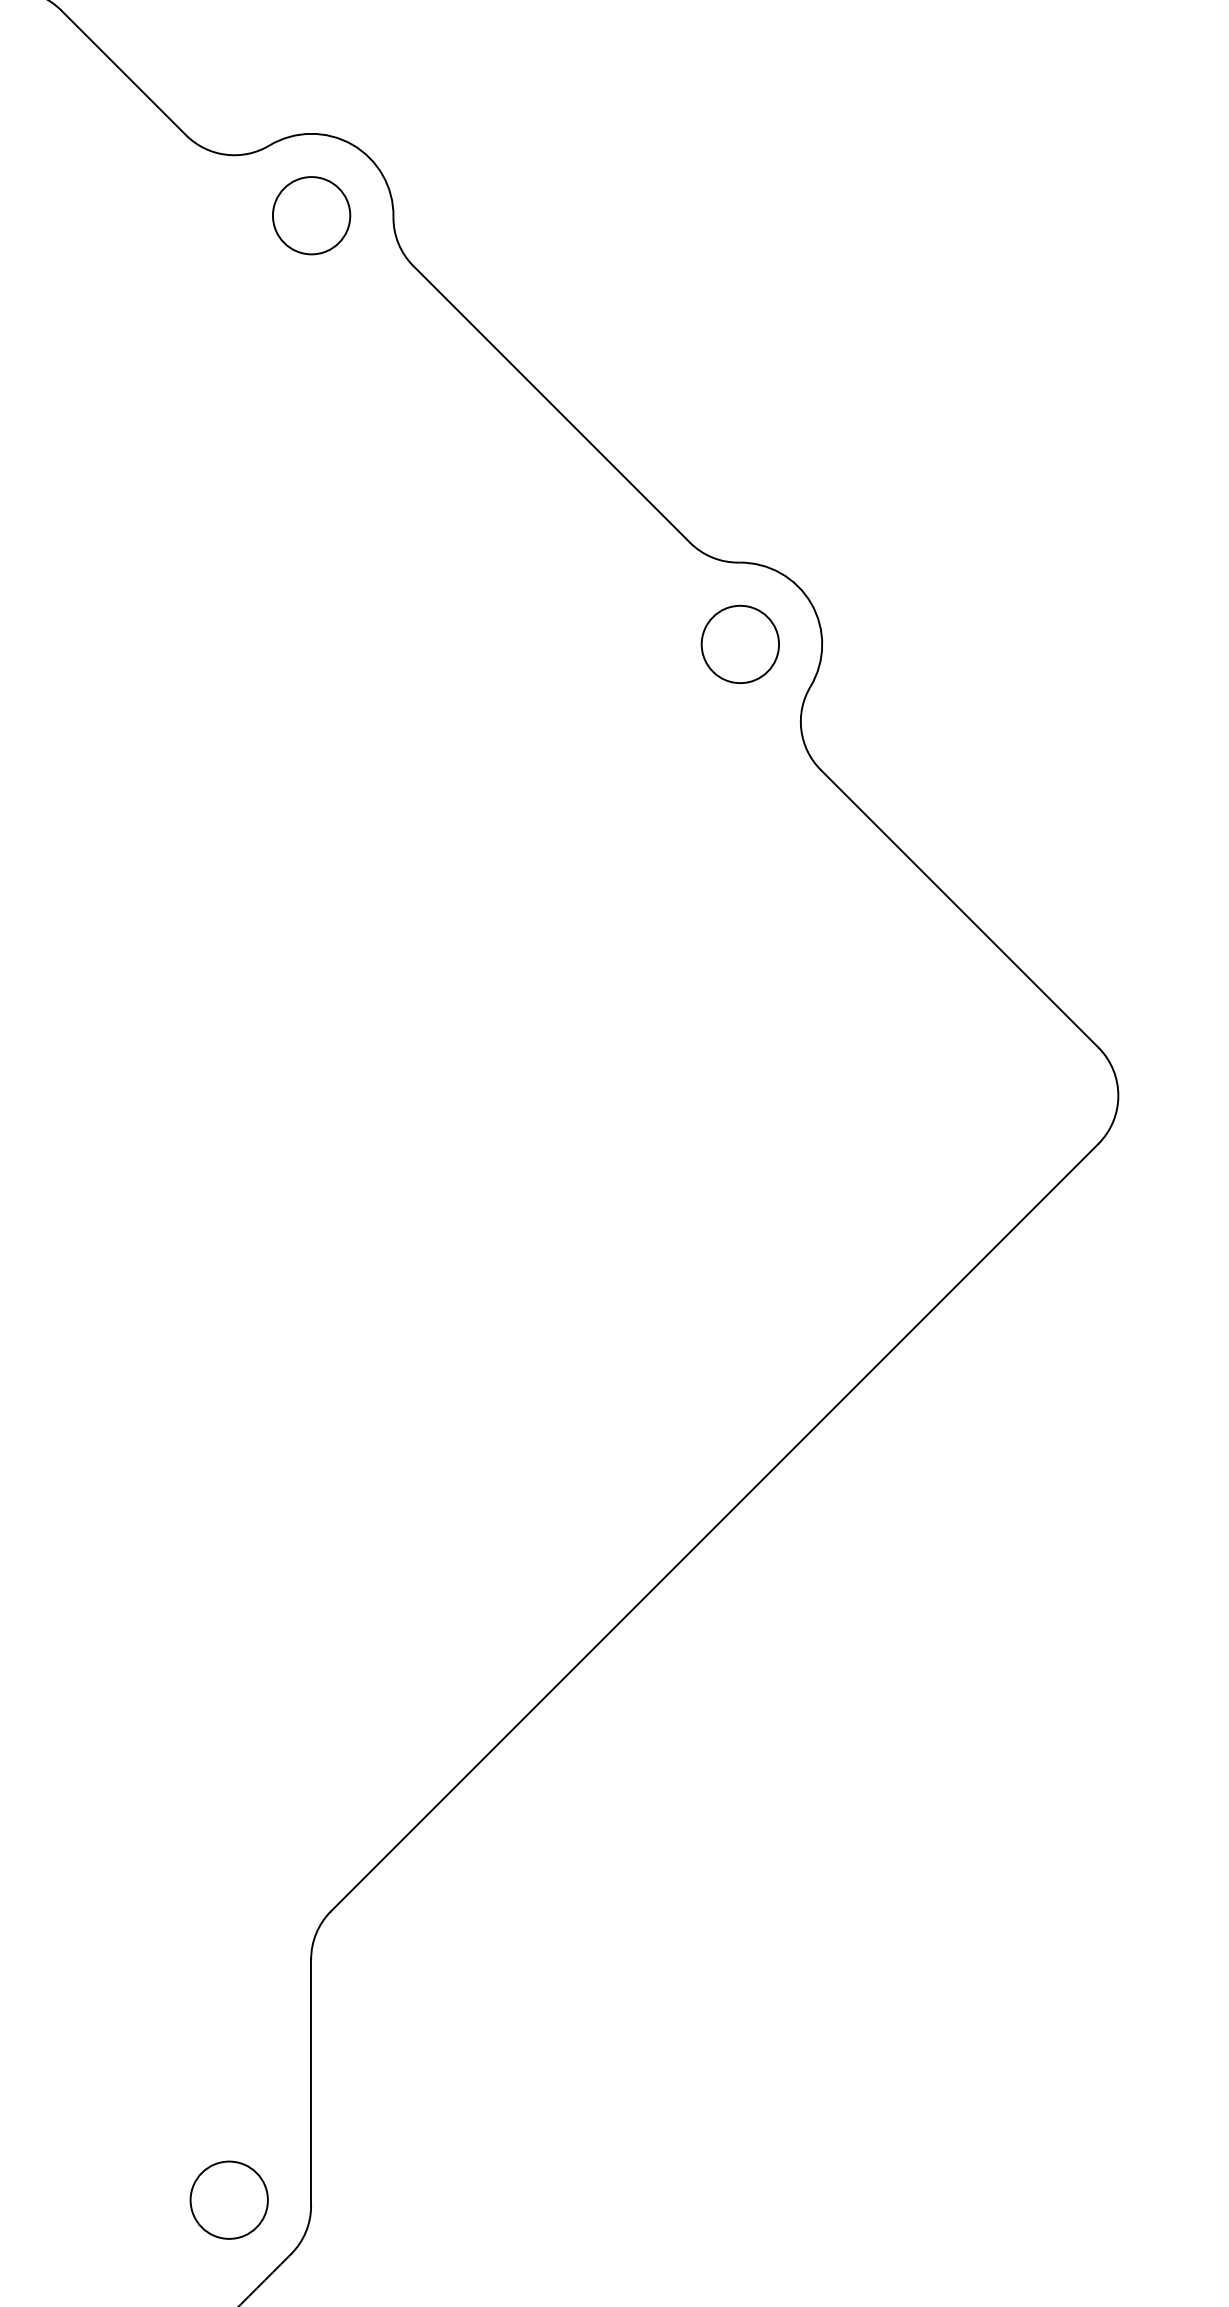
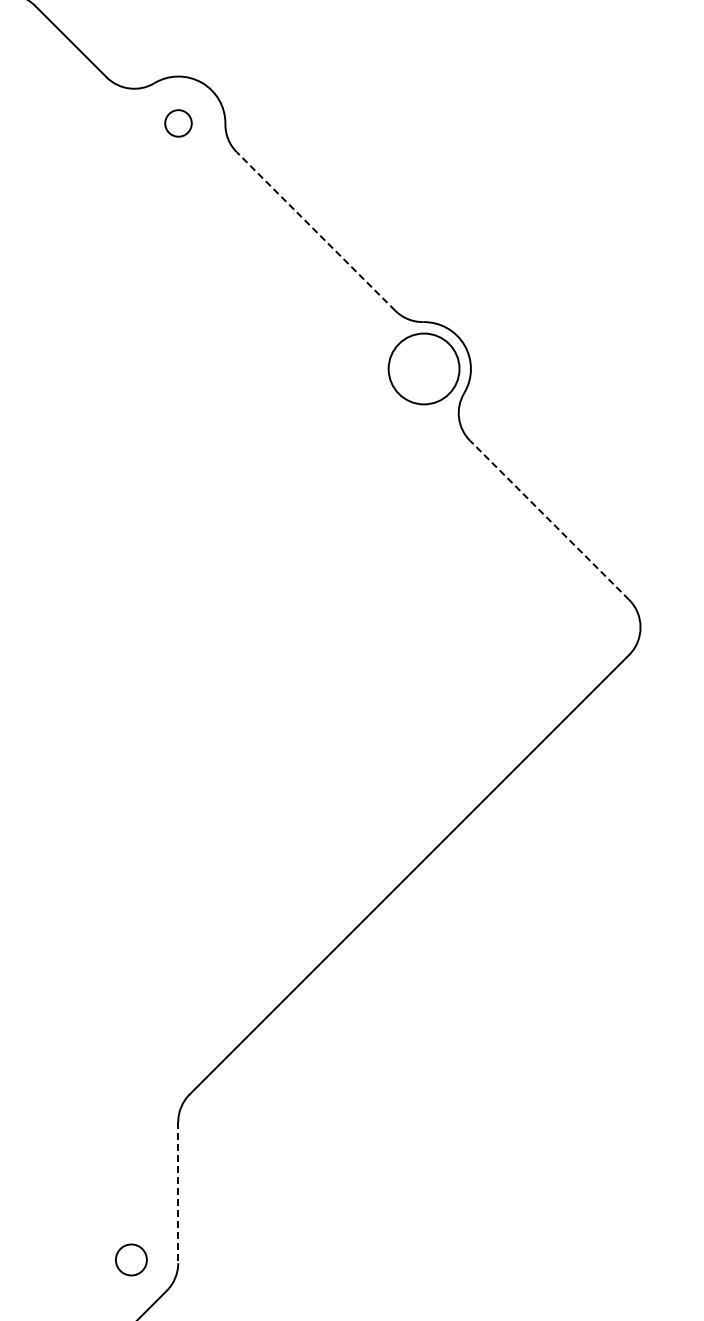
circle: (311, 215) -> (178, 123), size x0.6
line: (552, 404) -> (316, 231), solid -> dashed
circle: (739, 643) -> (423, 368), size x1.6
line: (959, 907) -> (549, 519), solid -> dashed
line: (311, 2082) -> (178, 1192), solid -> dashed
circle: (229, 2199) -> (131, 1259), size x0.7

